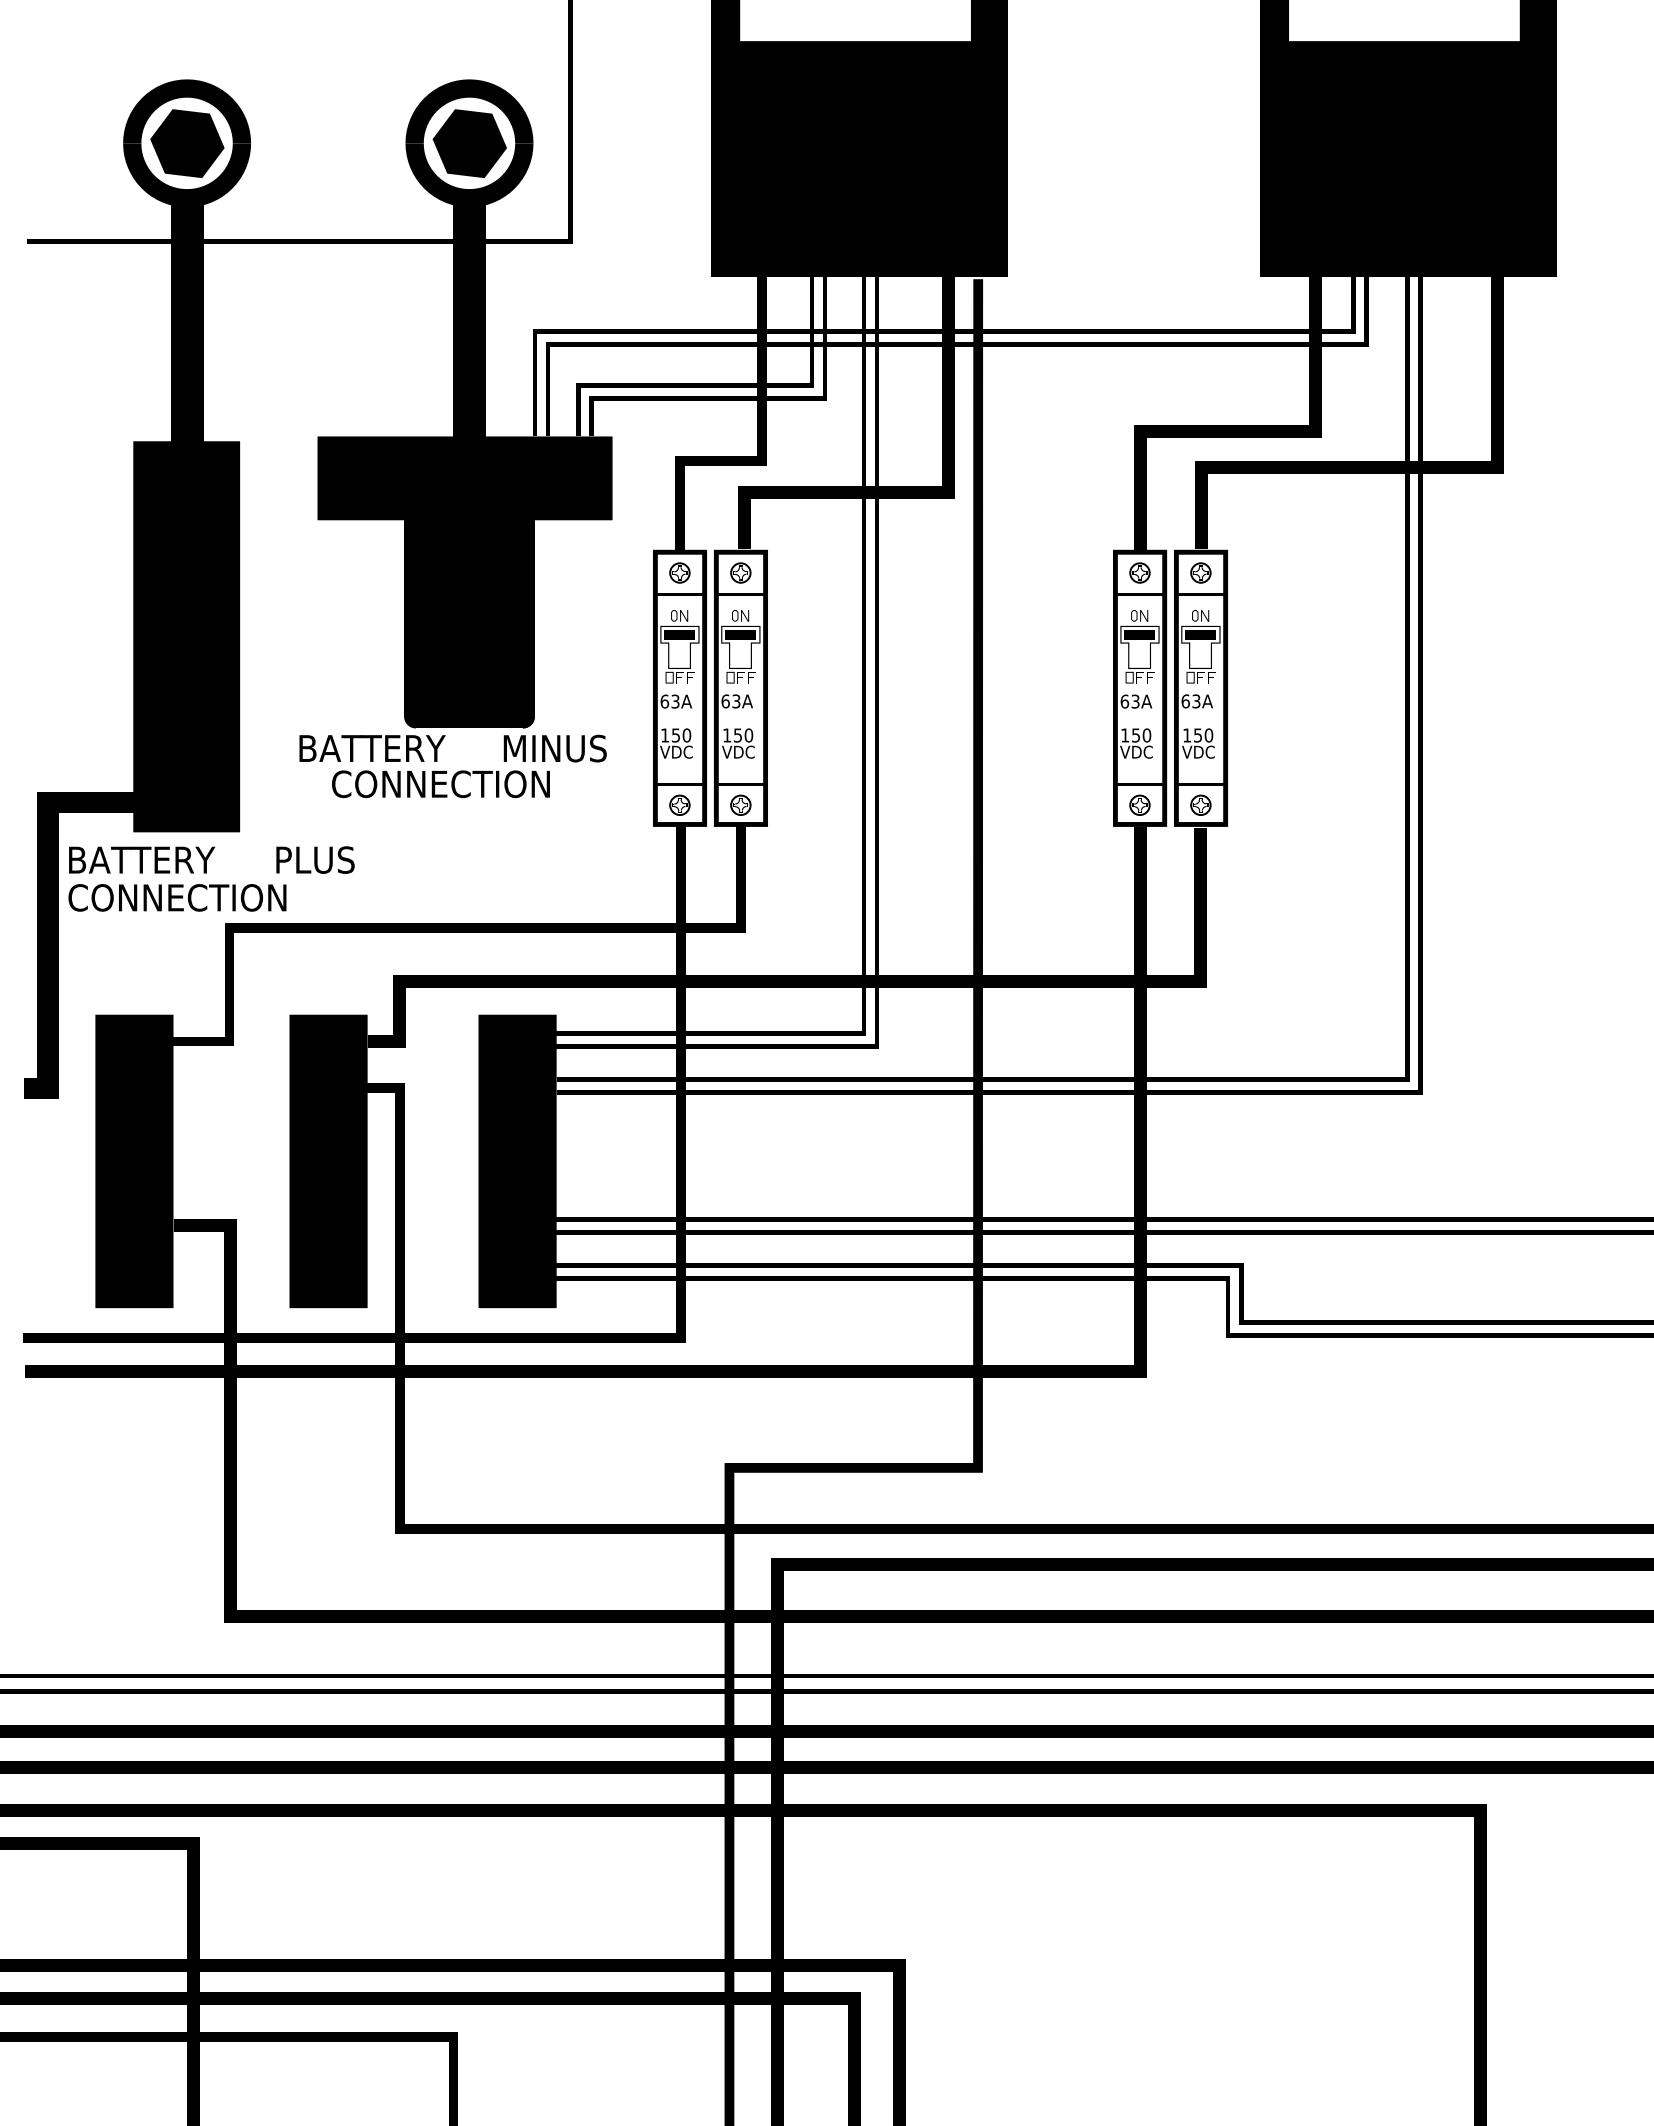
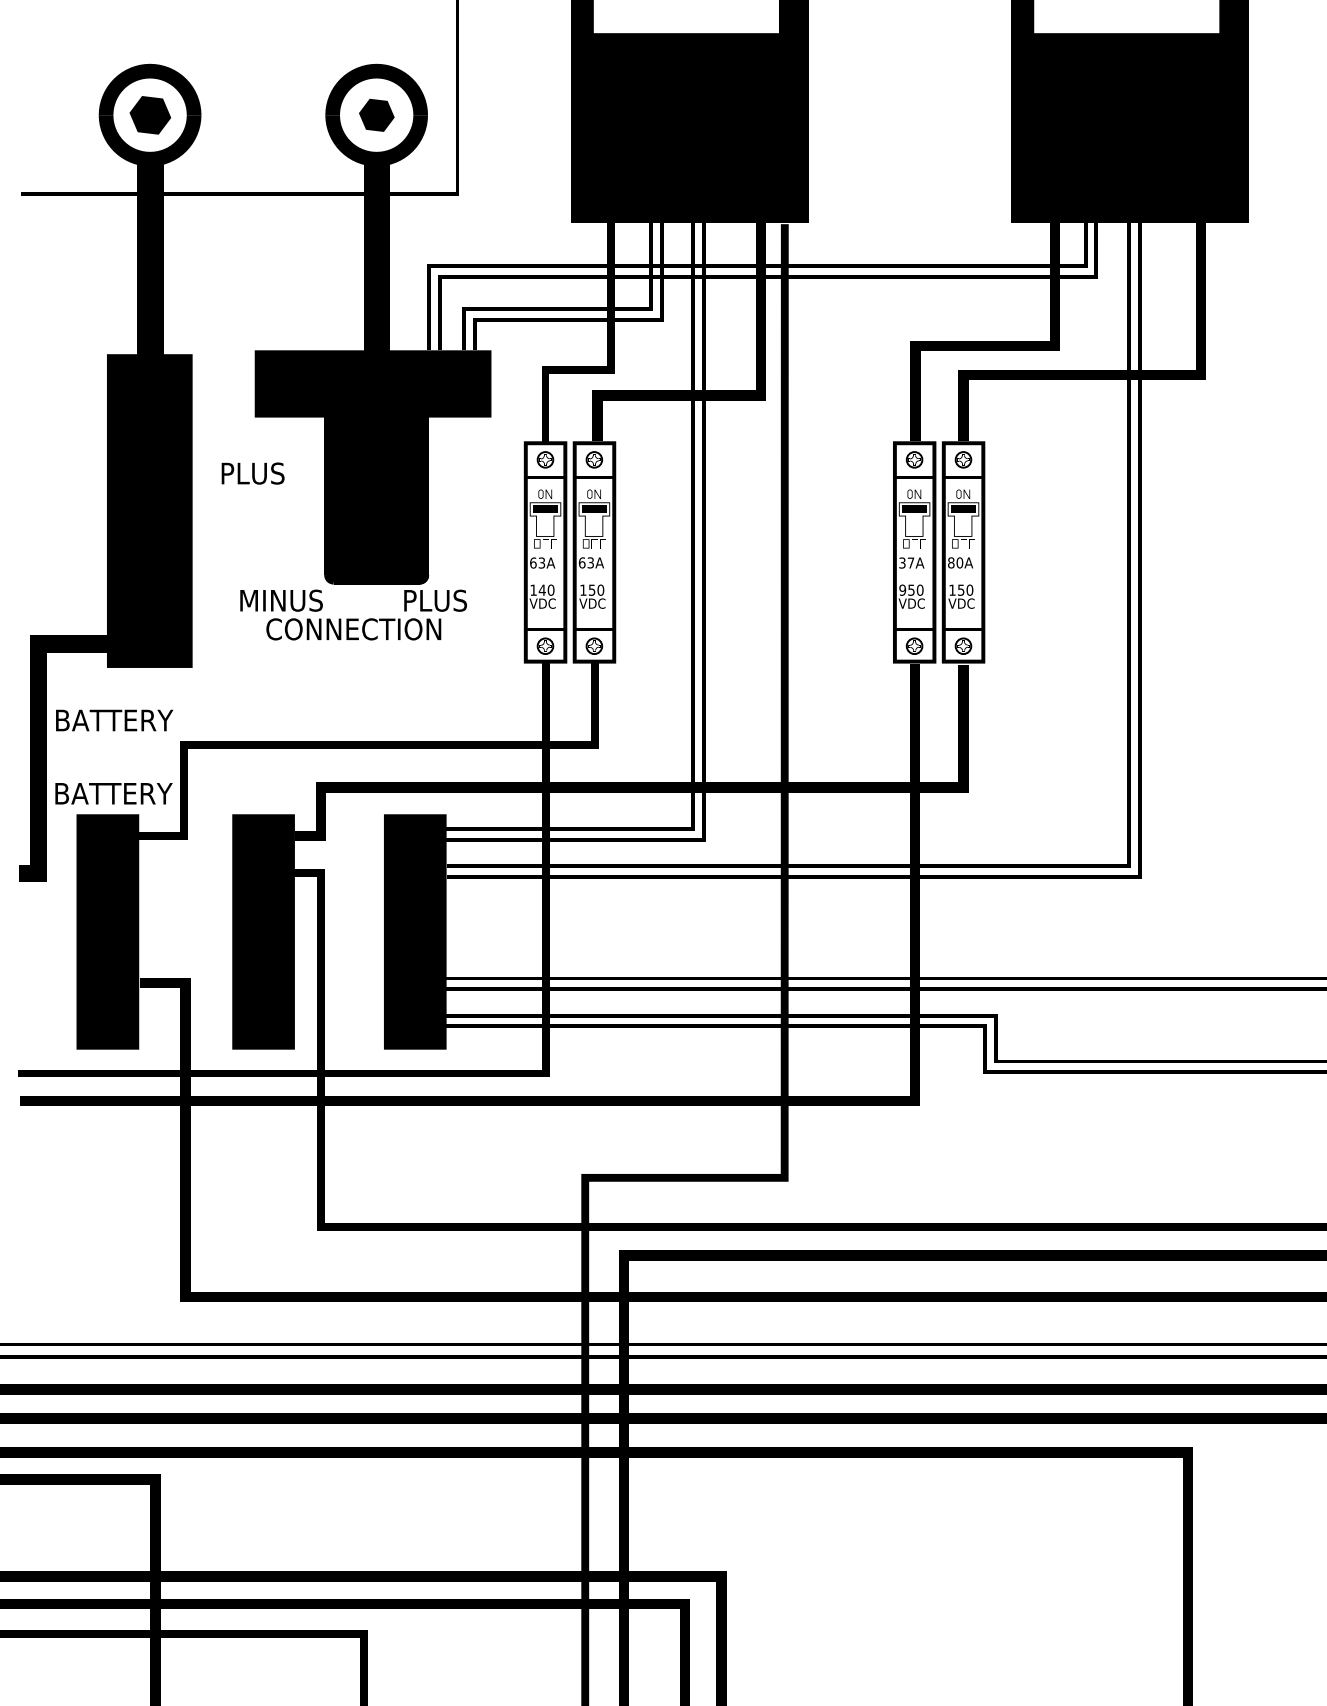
part: (187, 143) -> (150, 115), size x0.7
part: (469, 143) -> (376, 115), size x0.6
text: (1129, 701) -> (906, 562), 63A -> 37A
text: (1190, 701) -> (955, 562), 63A -> 80A
text: (675, 735) -> (541, 590), 150 -> 140
text: (1124, 735) -> (902, 590), 150 -> 950
text: (373, 748) -> (299, 600), BATTERY -> MINUS
text: (556, 748) -> (446, 600), MINUS -> PLUS
text: (141, 859) -> (113, 793), moved
text: (315, 859) -> (253, 473), moved
text: (177, 897) -> (142, 720), CONNECTION -> BATTERY

